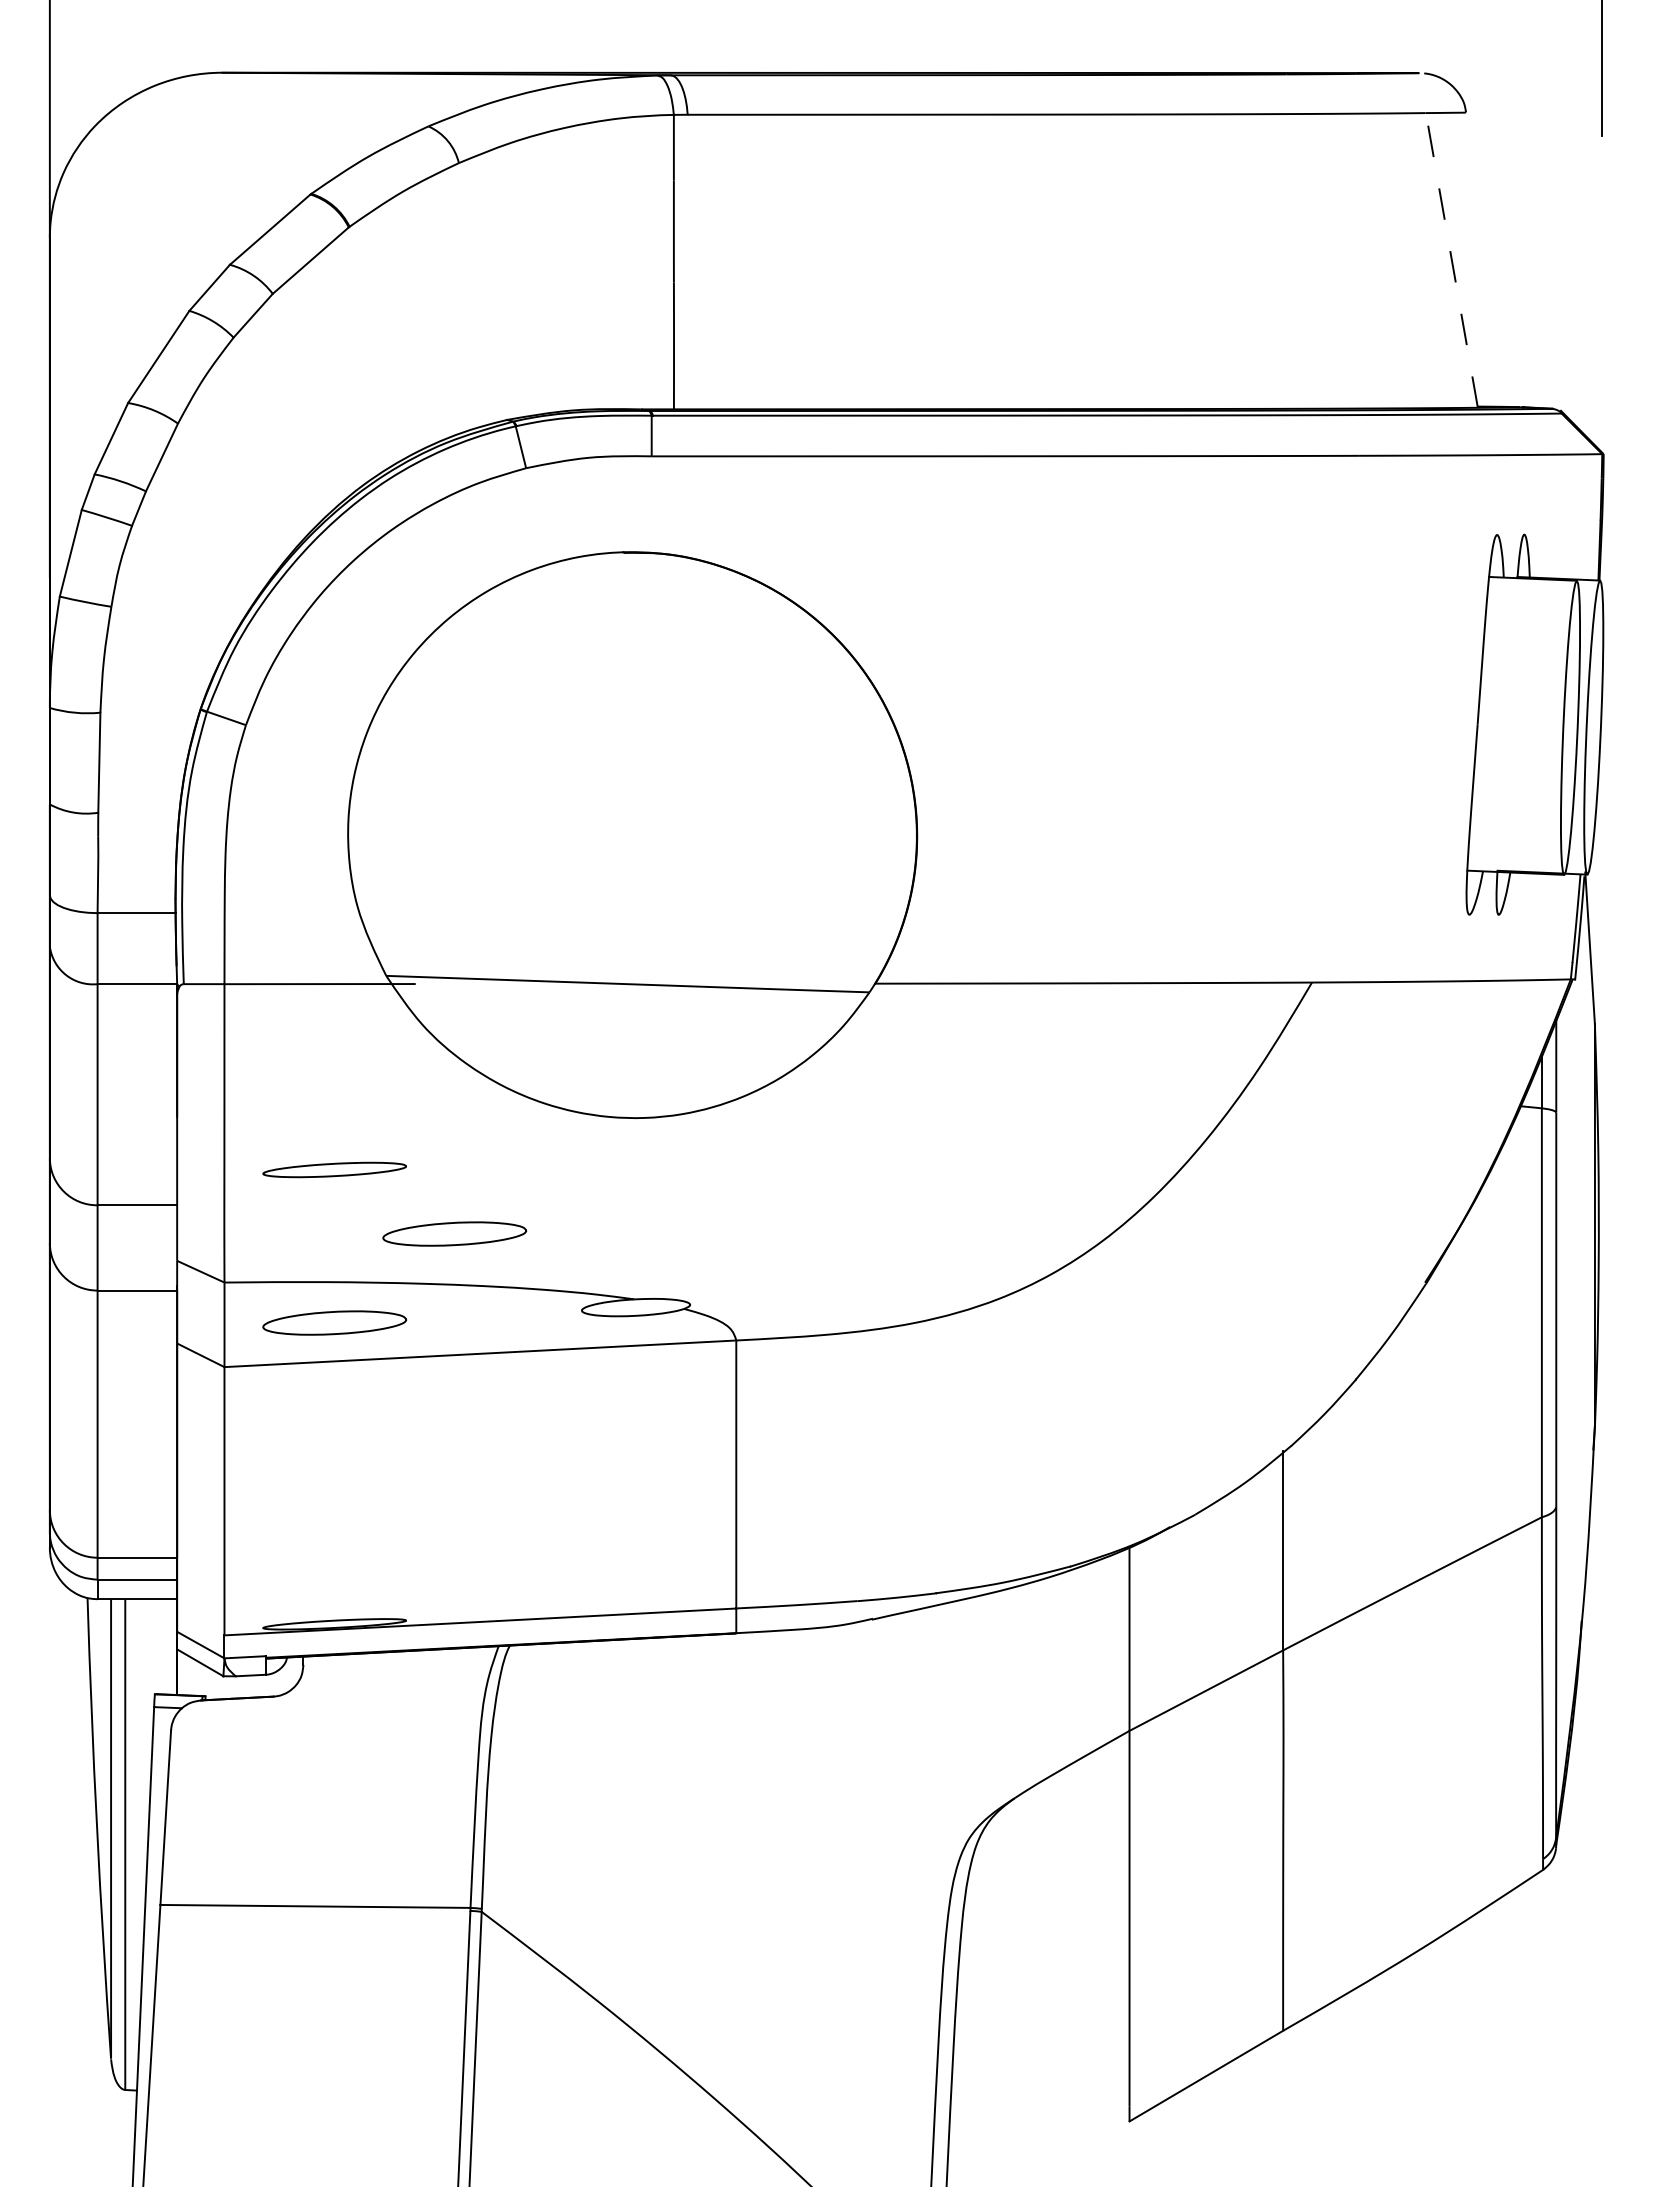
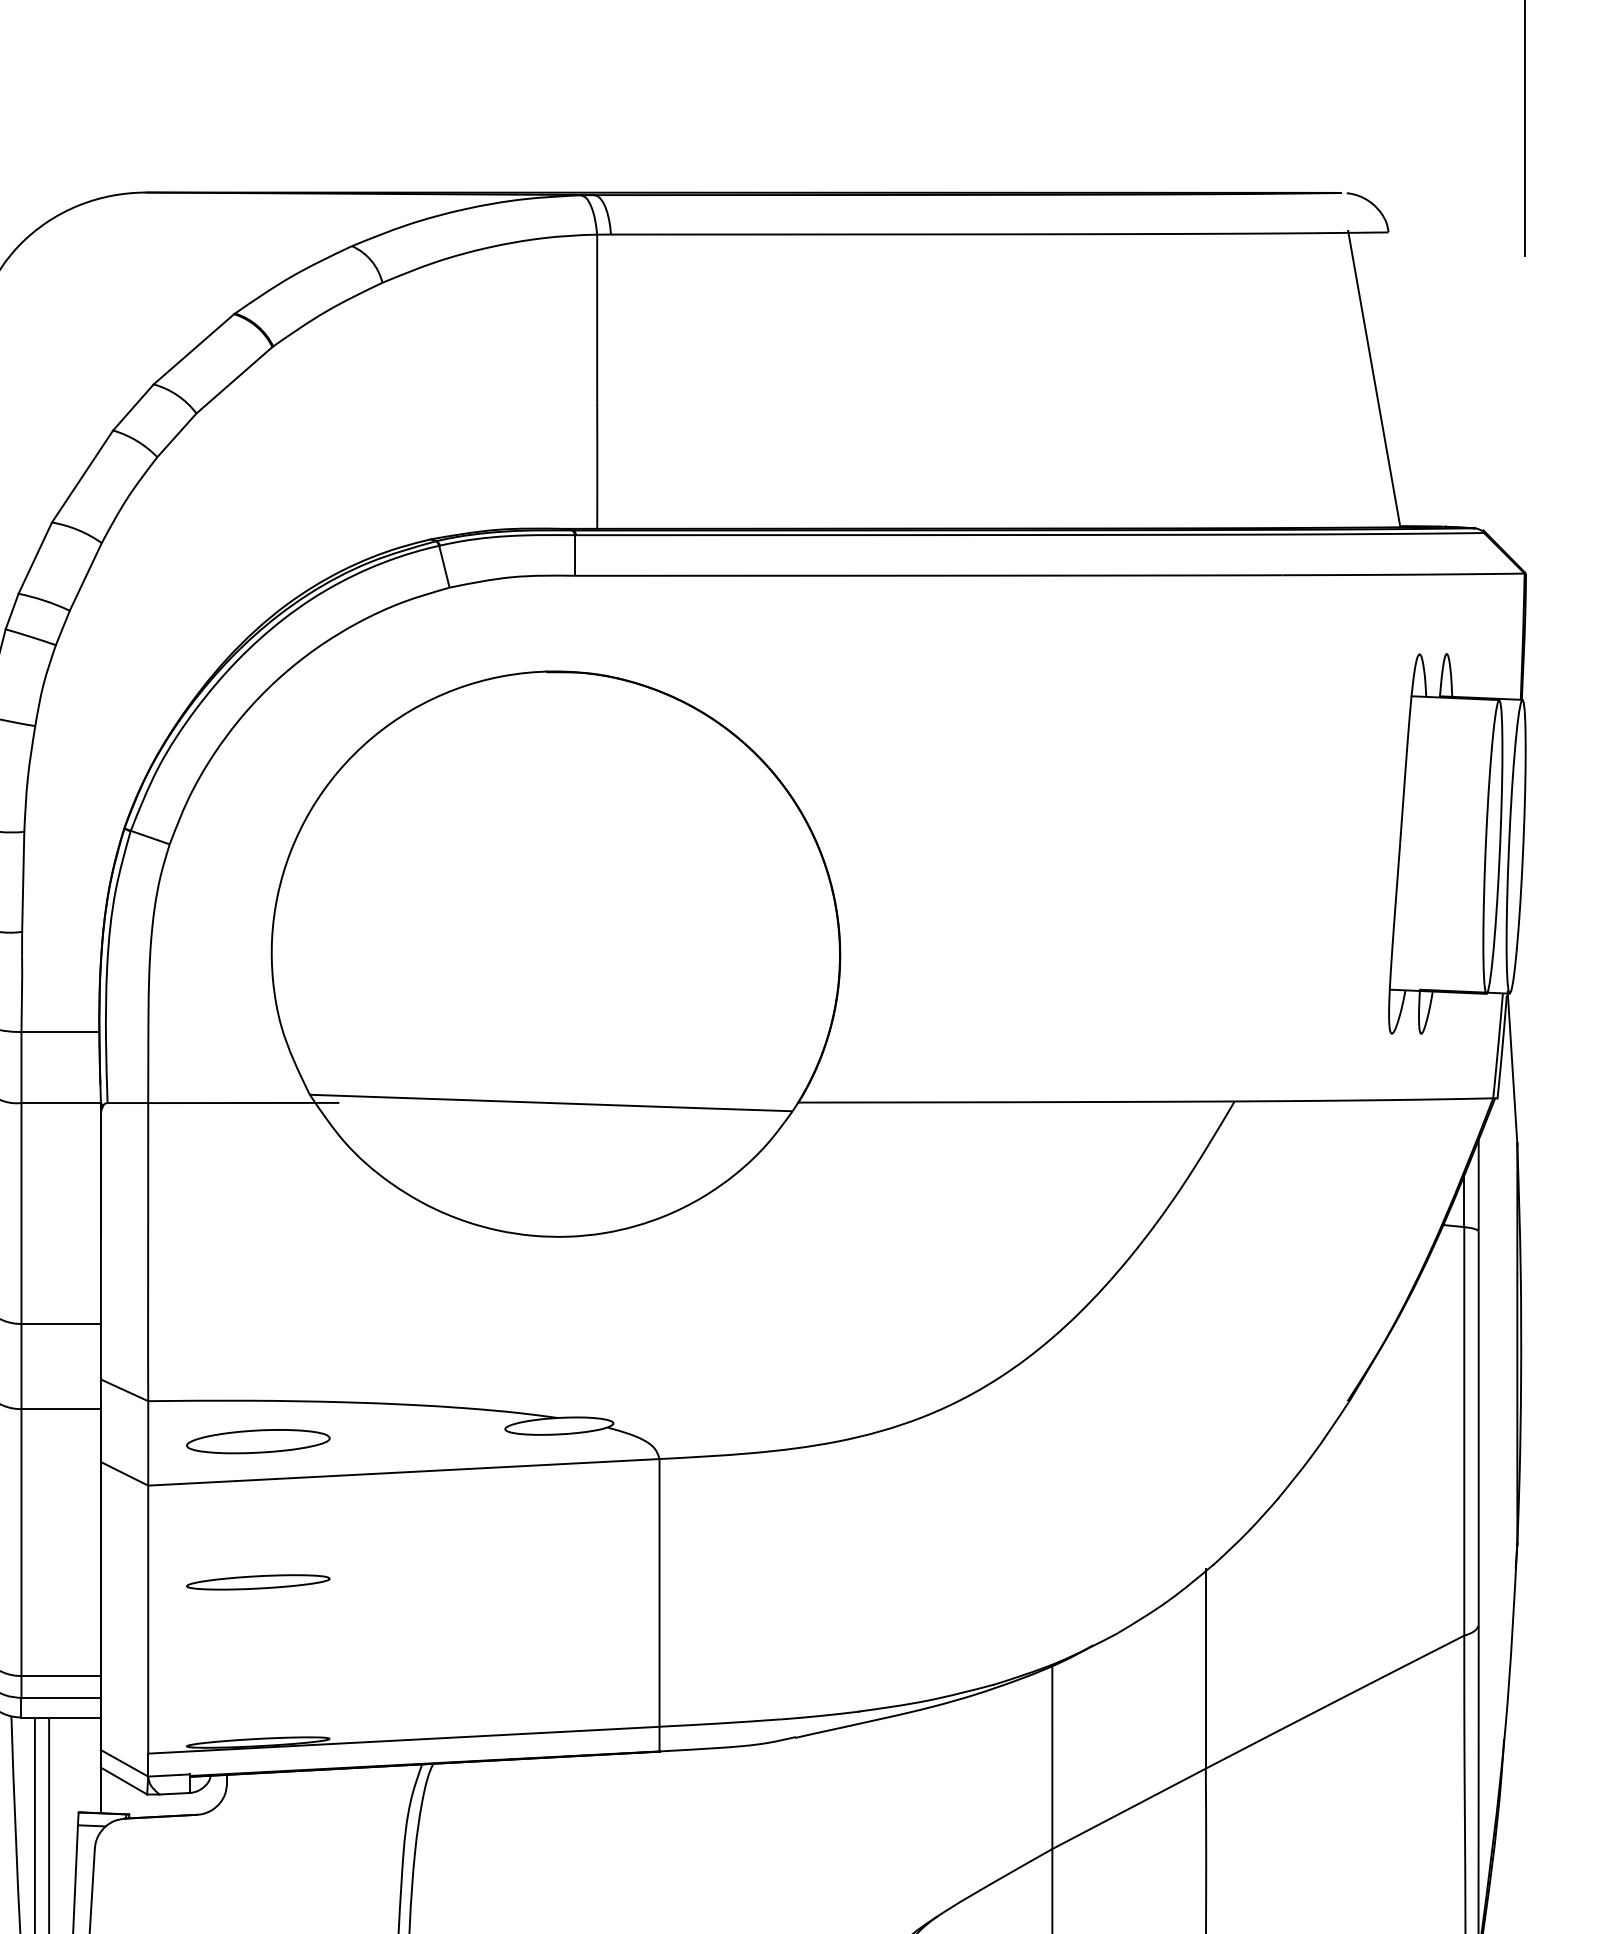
line: (1451, 259) -> (1374, 379), dashed -> solid
part: (334, 1169) -> (258, 1581), moved
part: (454, 1233) -> (378, 1352), removed

